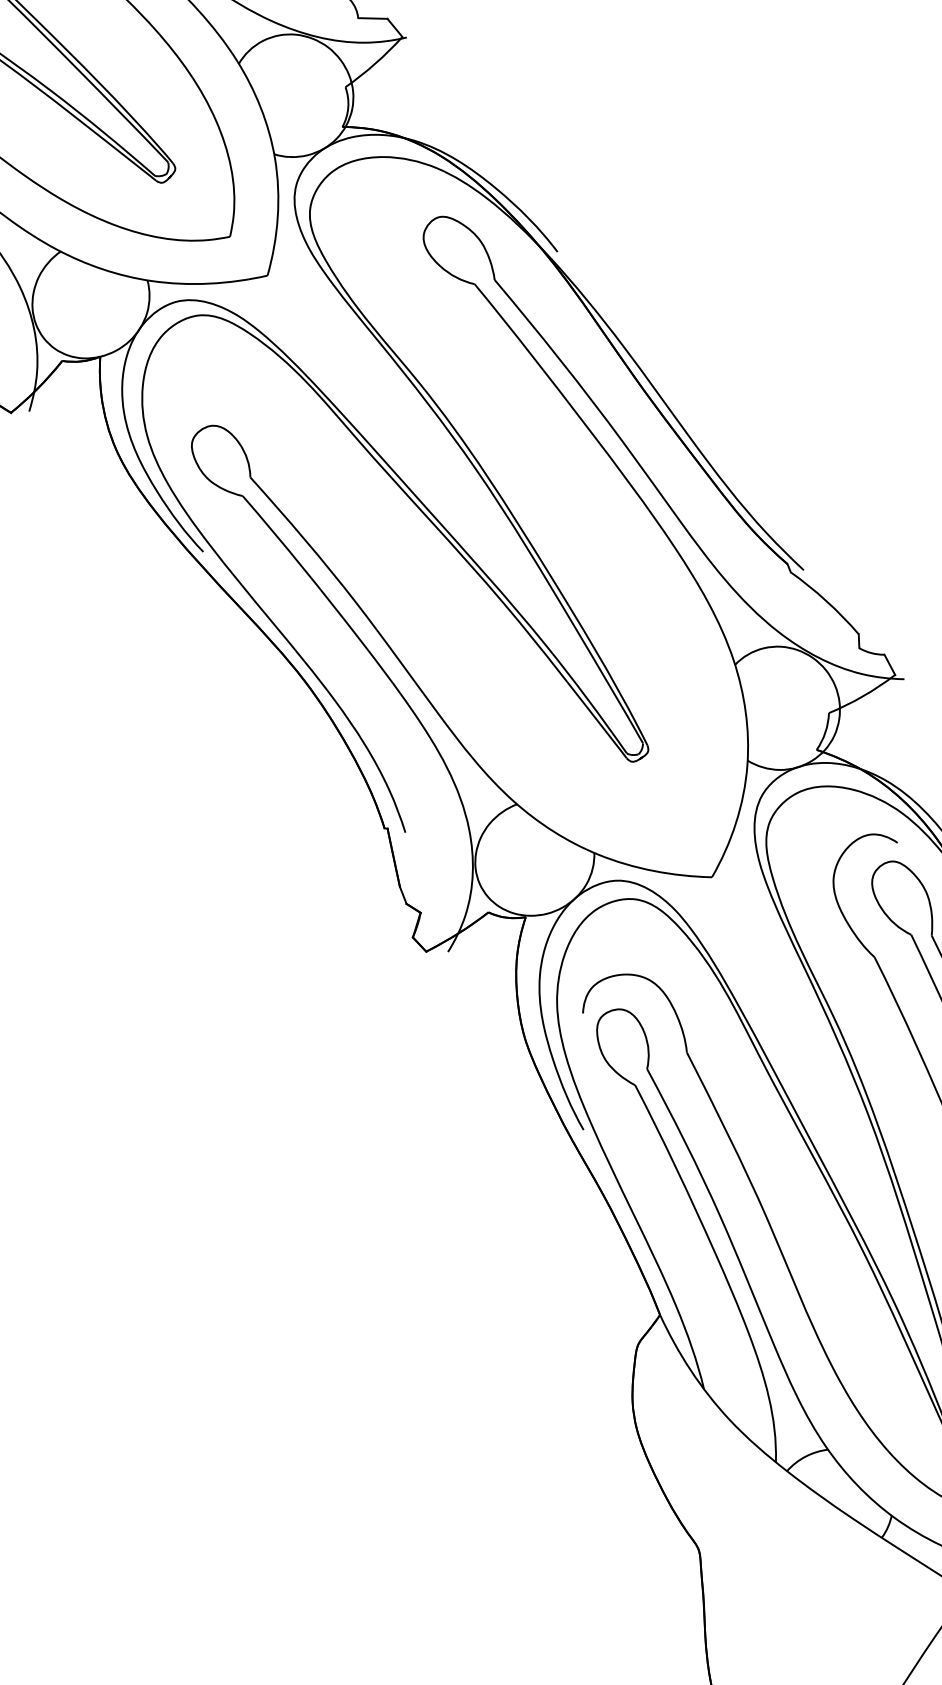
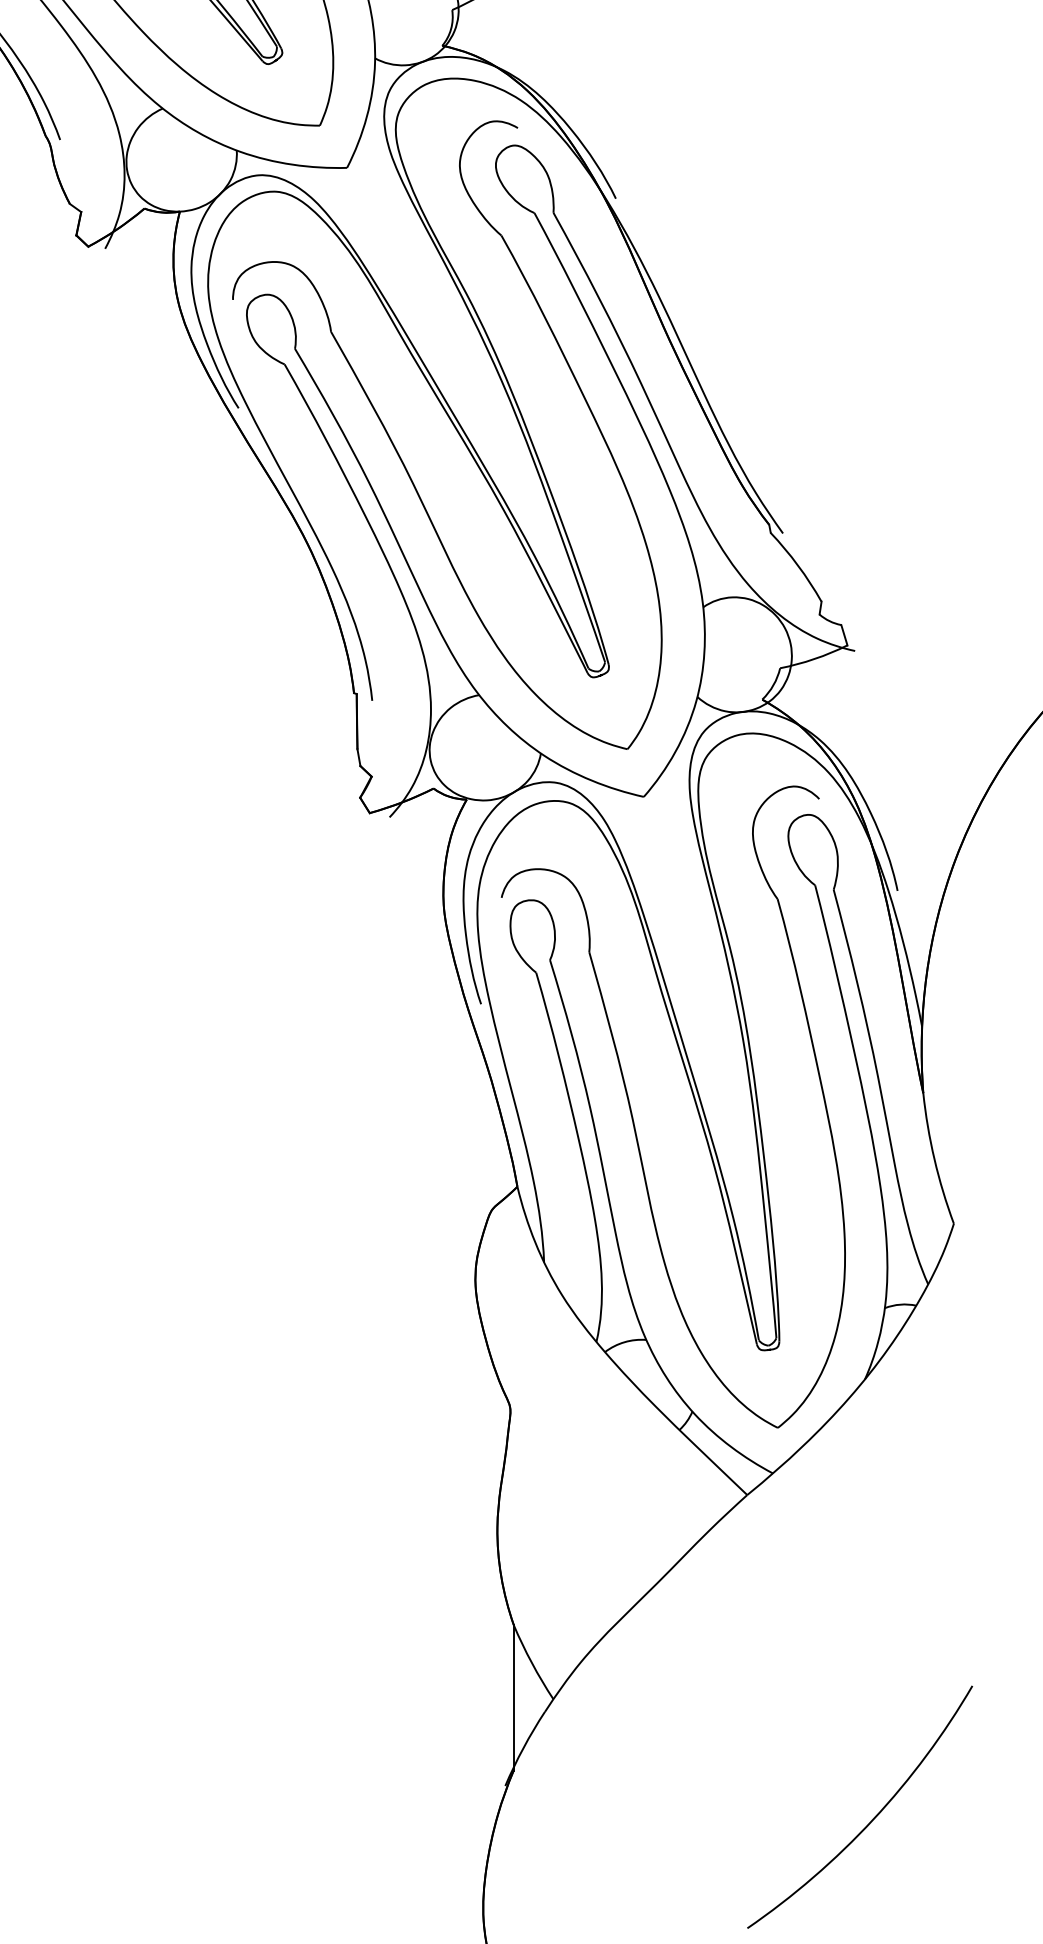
part: (388, 573) -> (403, 461), added

